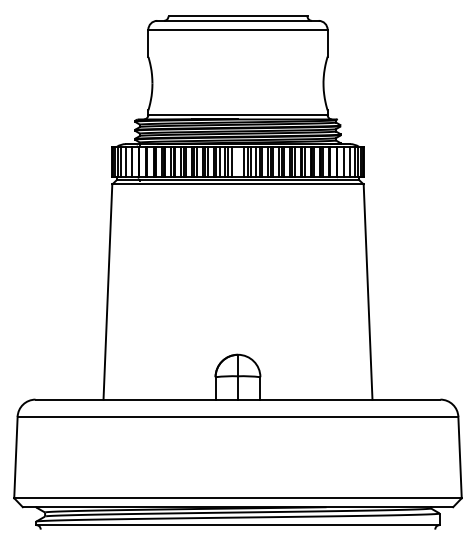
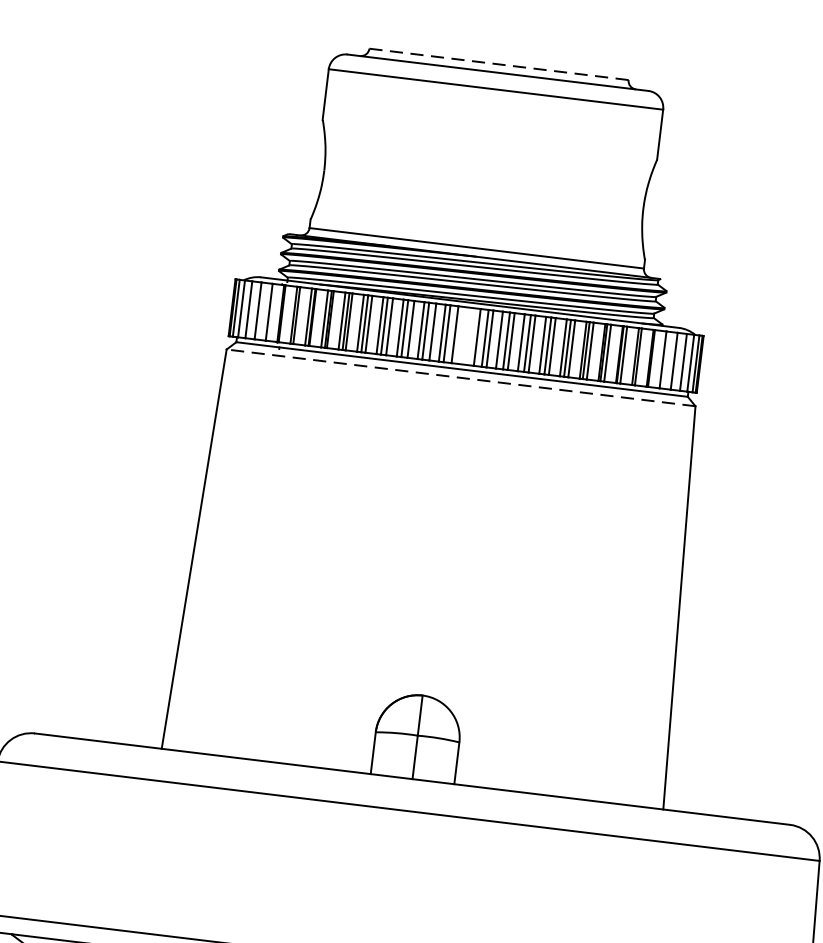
line: (237, 16) -> (498, 64), solid -> dashed
line: (237, 184) -> (460, 377), solid -> dashed

